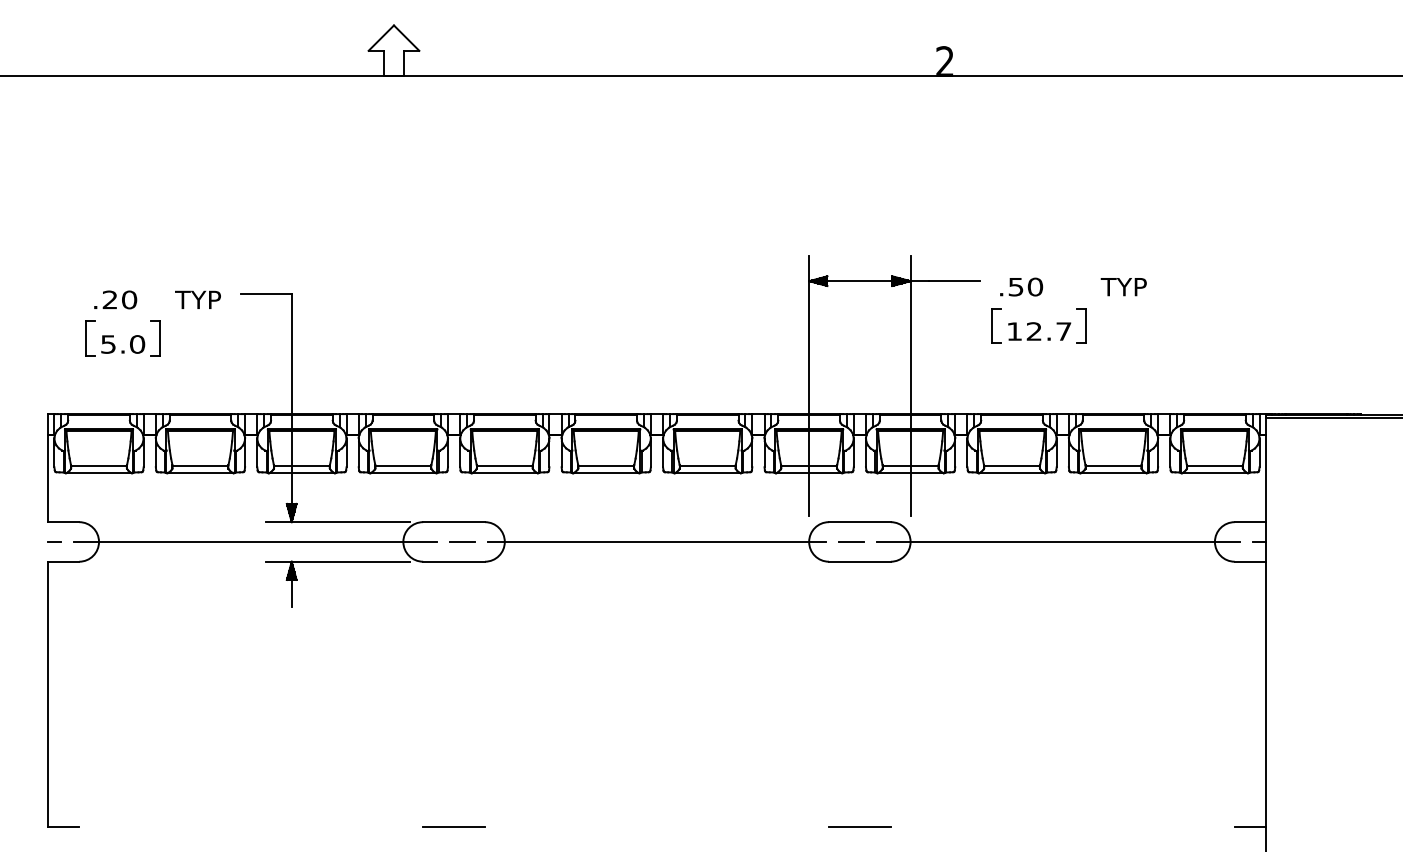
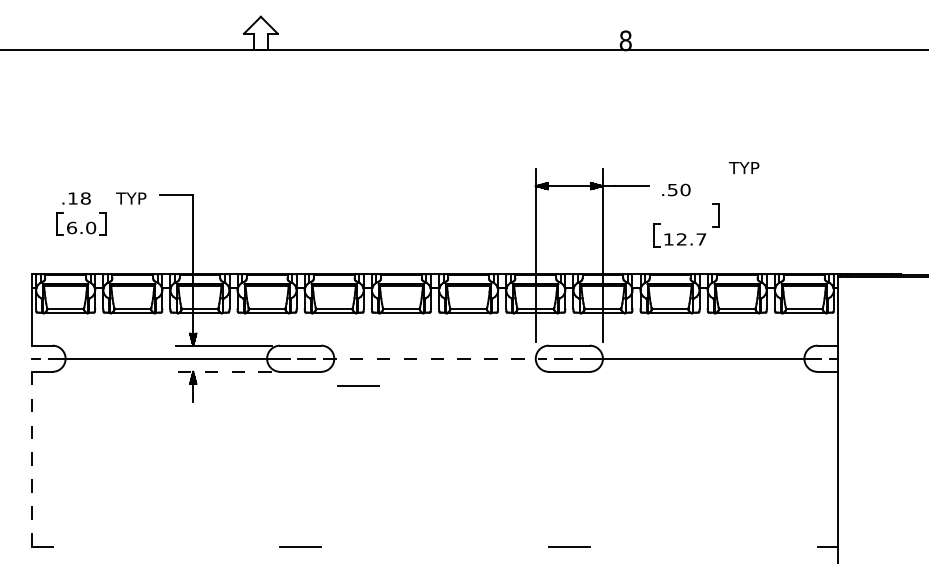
text: (944, 61) -> (625, 40), 2 -> 8
text: (1122, 286) -> (743, 167), moved
text: (119, 299) -> (79, 198), .20 -> .18
part: (1030, 325) -> (679, 235), moved
text: (107, 343) -> (71, 227), 5.0 -> 6.0
line: (657, 541) -> (435, 358), solid -> dashed
line: (338, 561) -> (224, 371), solid -> dashed
line: (541, 582) -> (358, 385), added
line: (48, 694) -> (32, 459), solid -> dashed

